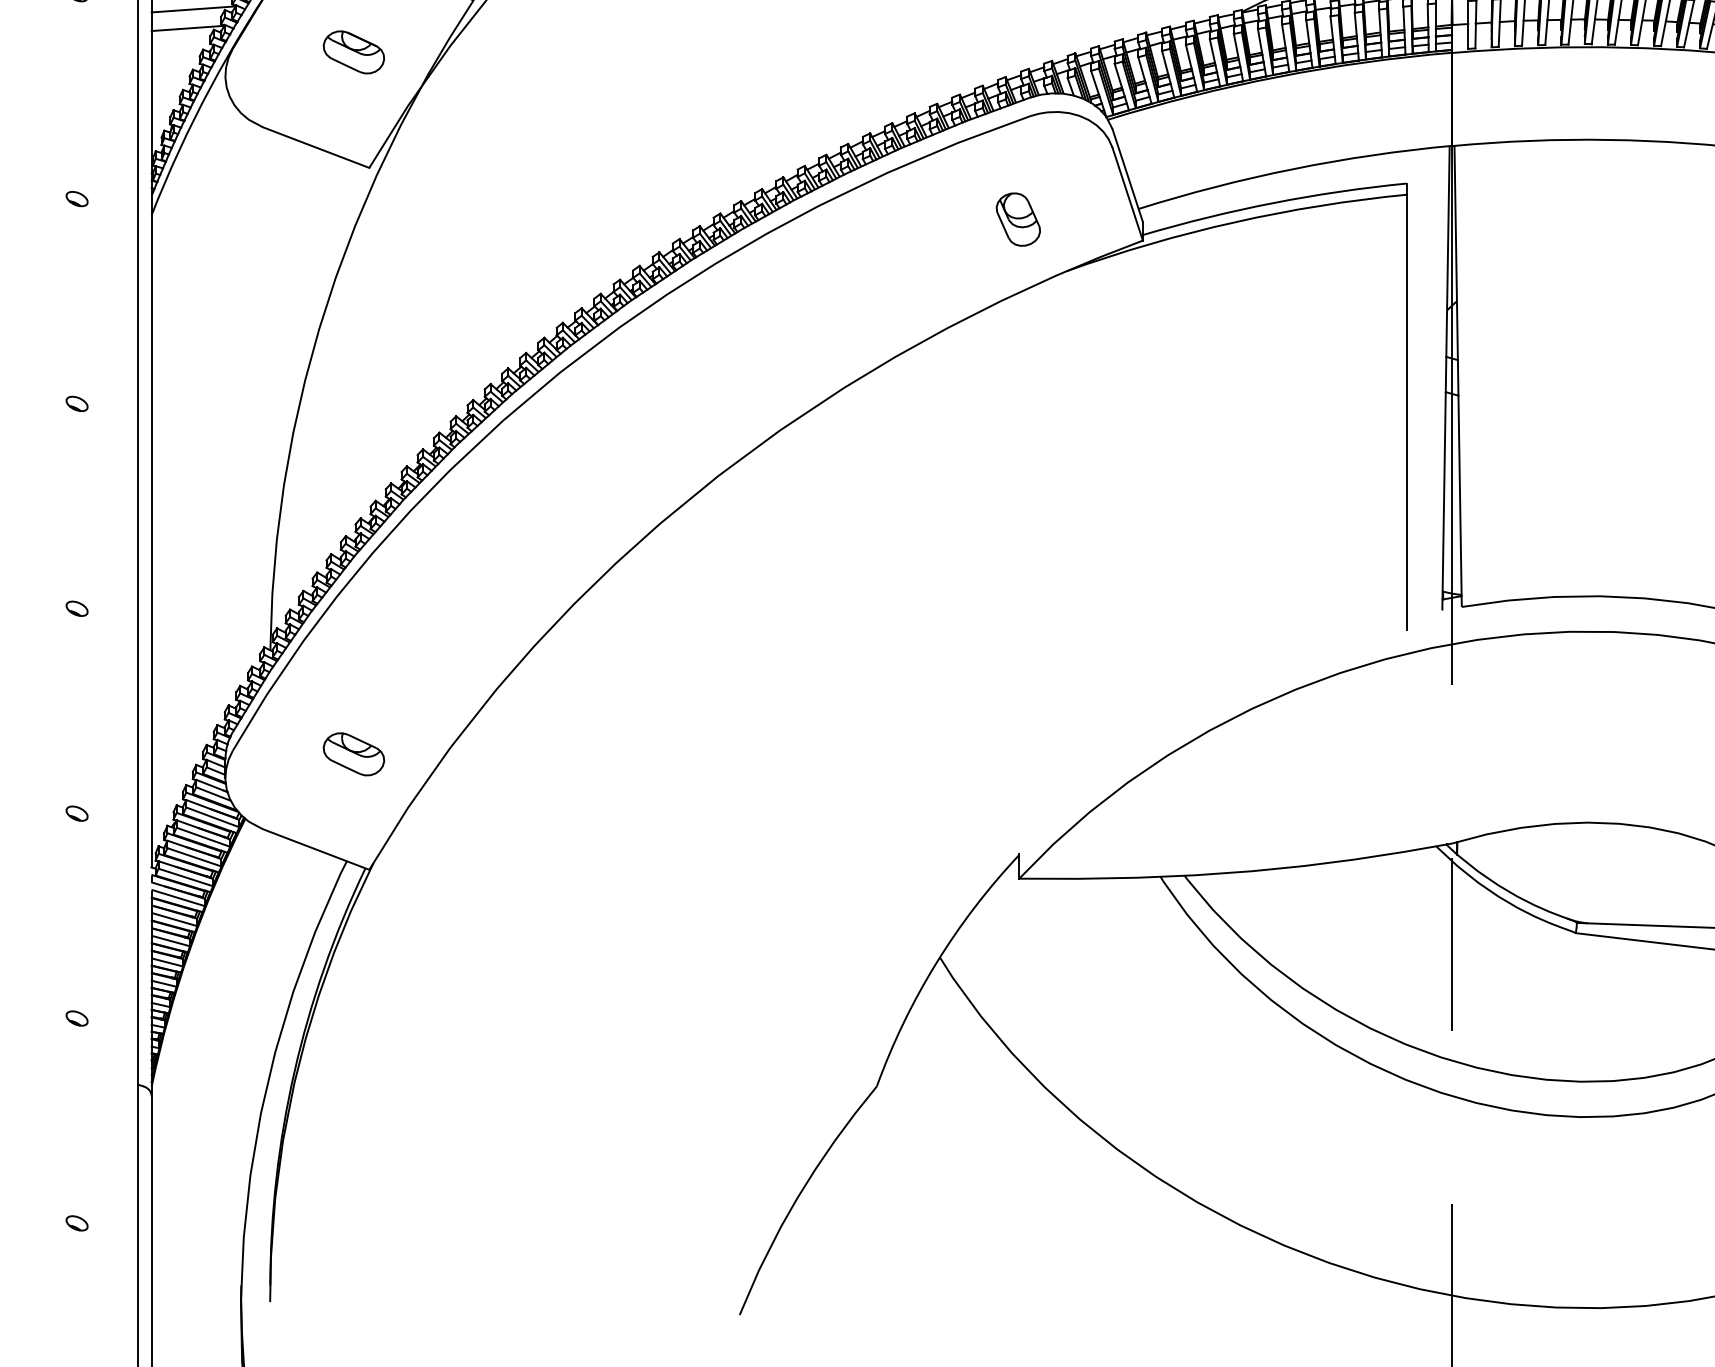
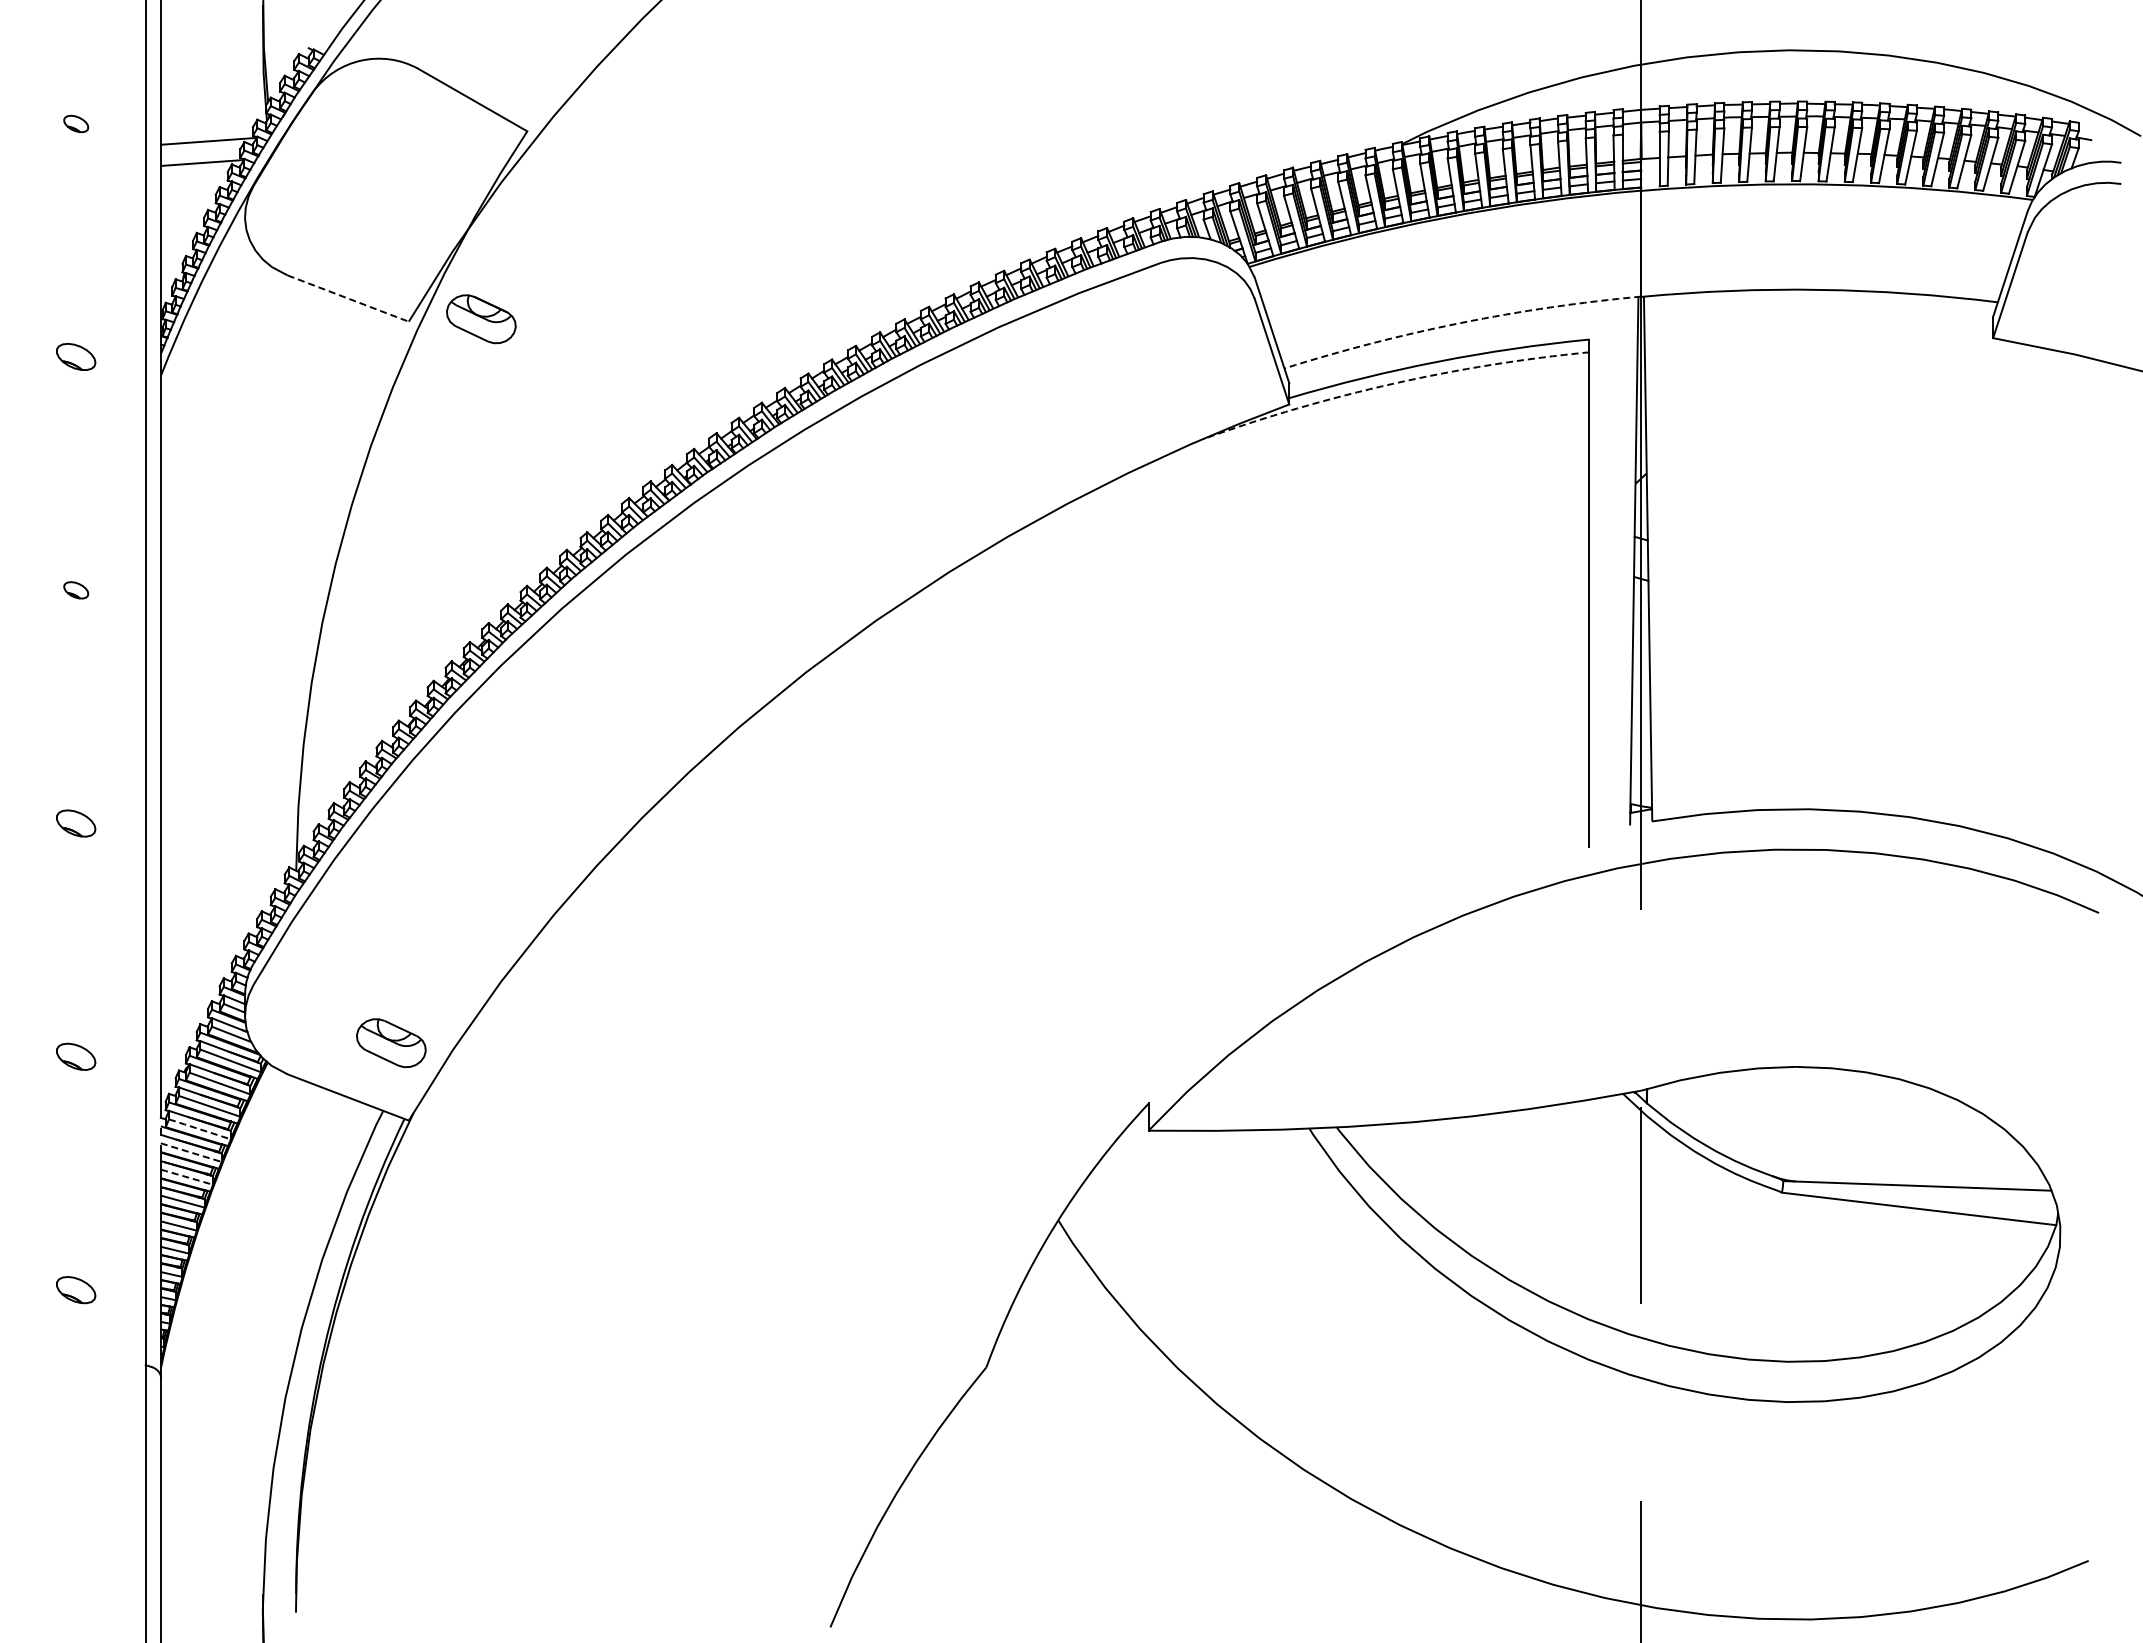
part: (354, 52) -> (481, 319), moved
line: (316, 147) -> (348, 298), solid -> dashed
arc: (1293, 169) -> (1460, 323), solid -> dashed
part: (77, 199) -> (76, 357), size x1.6
part: (1018, 219) -> (1147, 380), removed
arc: (1234, 222) -> (1393, 383), solid -> dashed
part: (77, 608) -> (76, 823), size x1.6
part: (354, 753) -> (391, 1042), moved
part: (77, 813) -> (76, 1056), size x1.6
line: (186, 877) -> (200, 1129), solid -> dashed
line: (177, 897) -> (190, 1152), solid -> dashed
line: (173, 918) -> (185, 1176), solid -> dashed
part: (77, 1018) -> (76, 1289), size x1.6
part: (77, 1223) -> (76, 1523), removed

